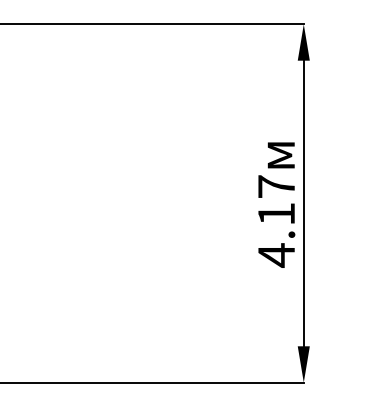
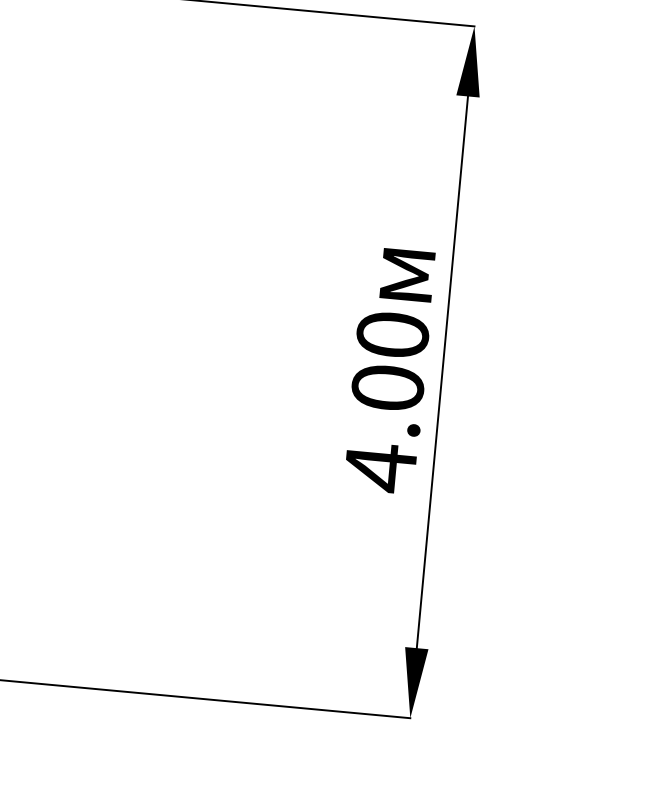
text: (276, 200) -> (390, 361), 4.17 -> 4.00

